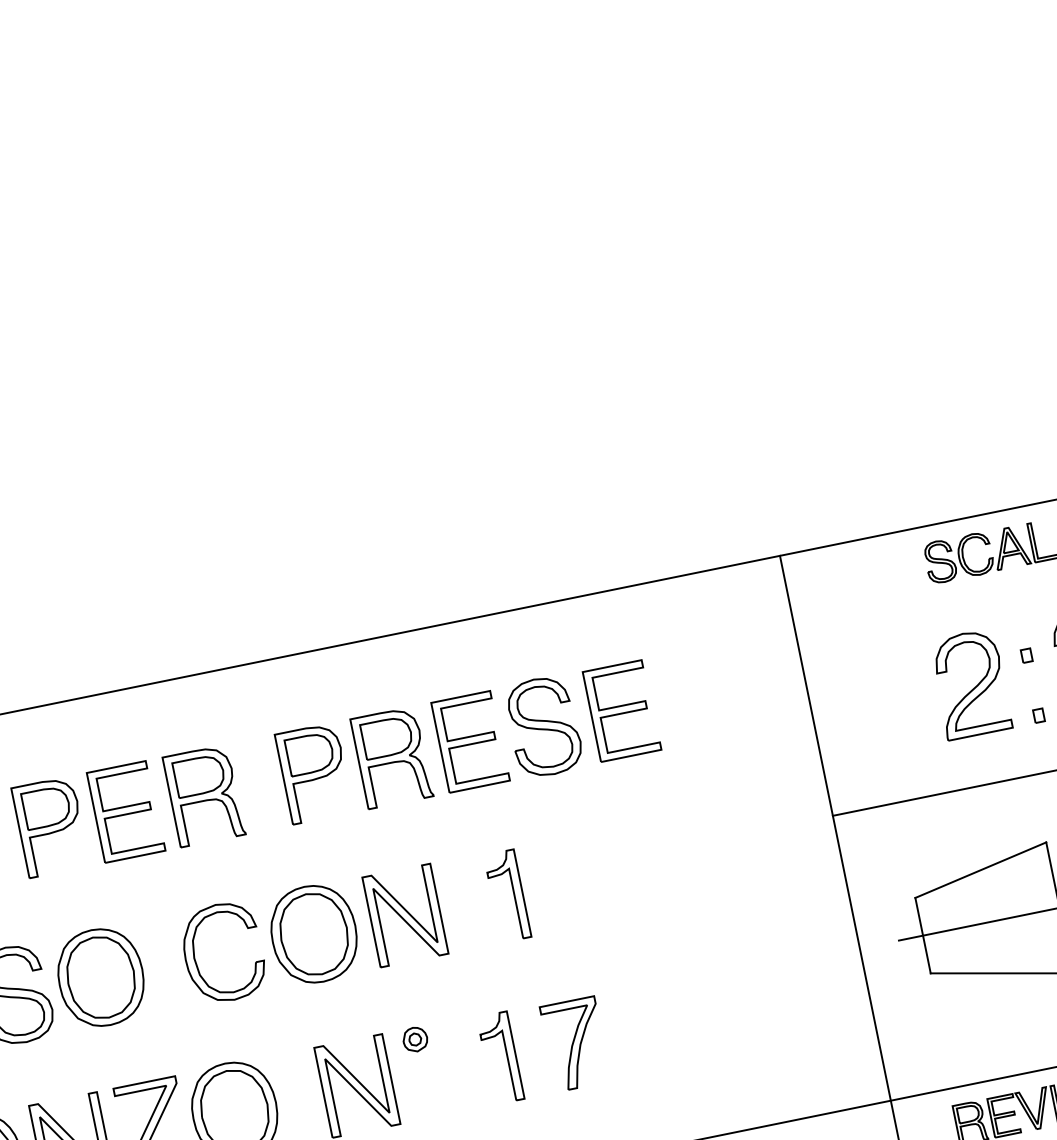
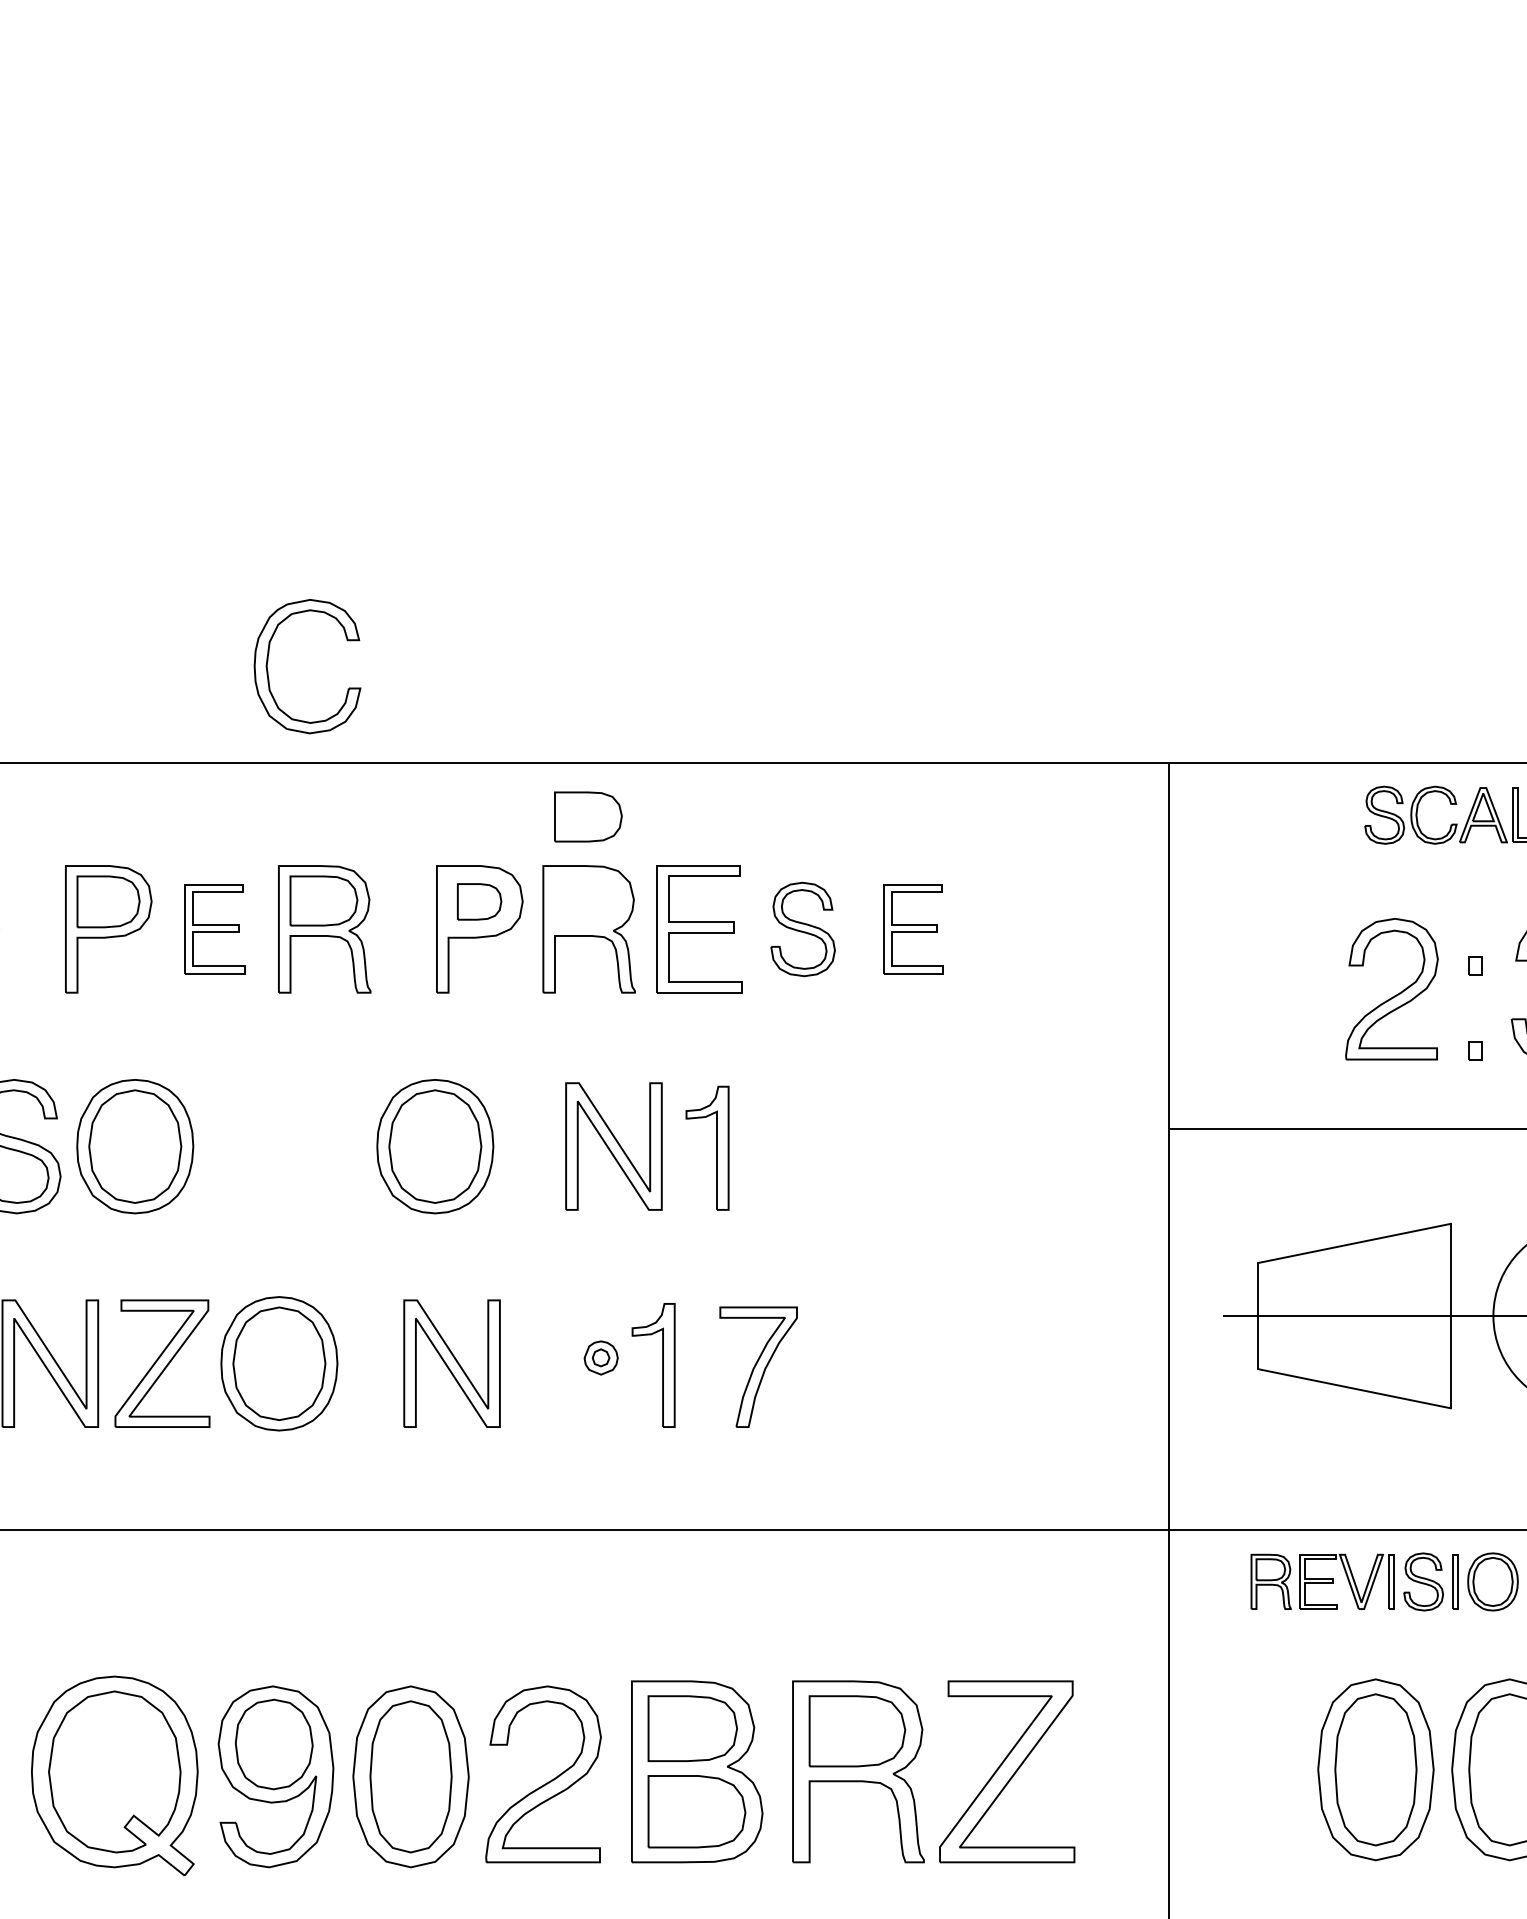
part: (622, 710) -> (913, 929), size x0.7
part: (543, 727) -> (802, 929), size x0.7
part: (387, 737) -> (588, 816), moved
part: (310, 753) -> (479, 901), size x0.7
part: (125, 811) -> (214, 929), size x0.7
part: (405, 915) -> (613, 1146), moved
part: (196, 961) -> (268, 670), moved
part: (414, 1039) -> (600, 1357), moved

